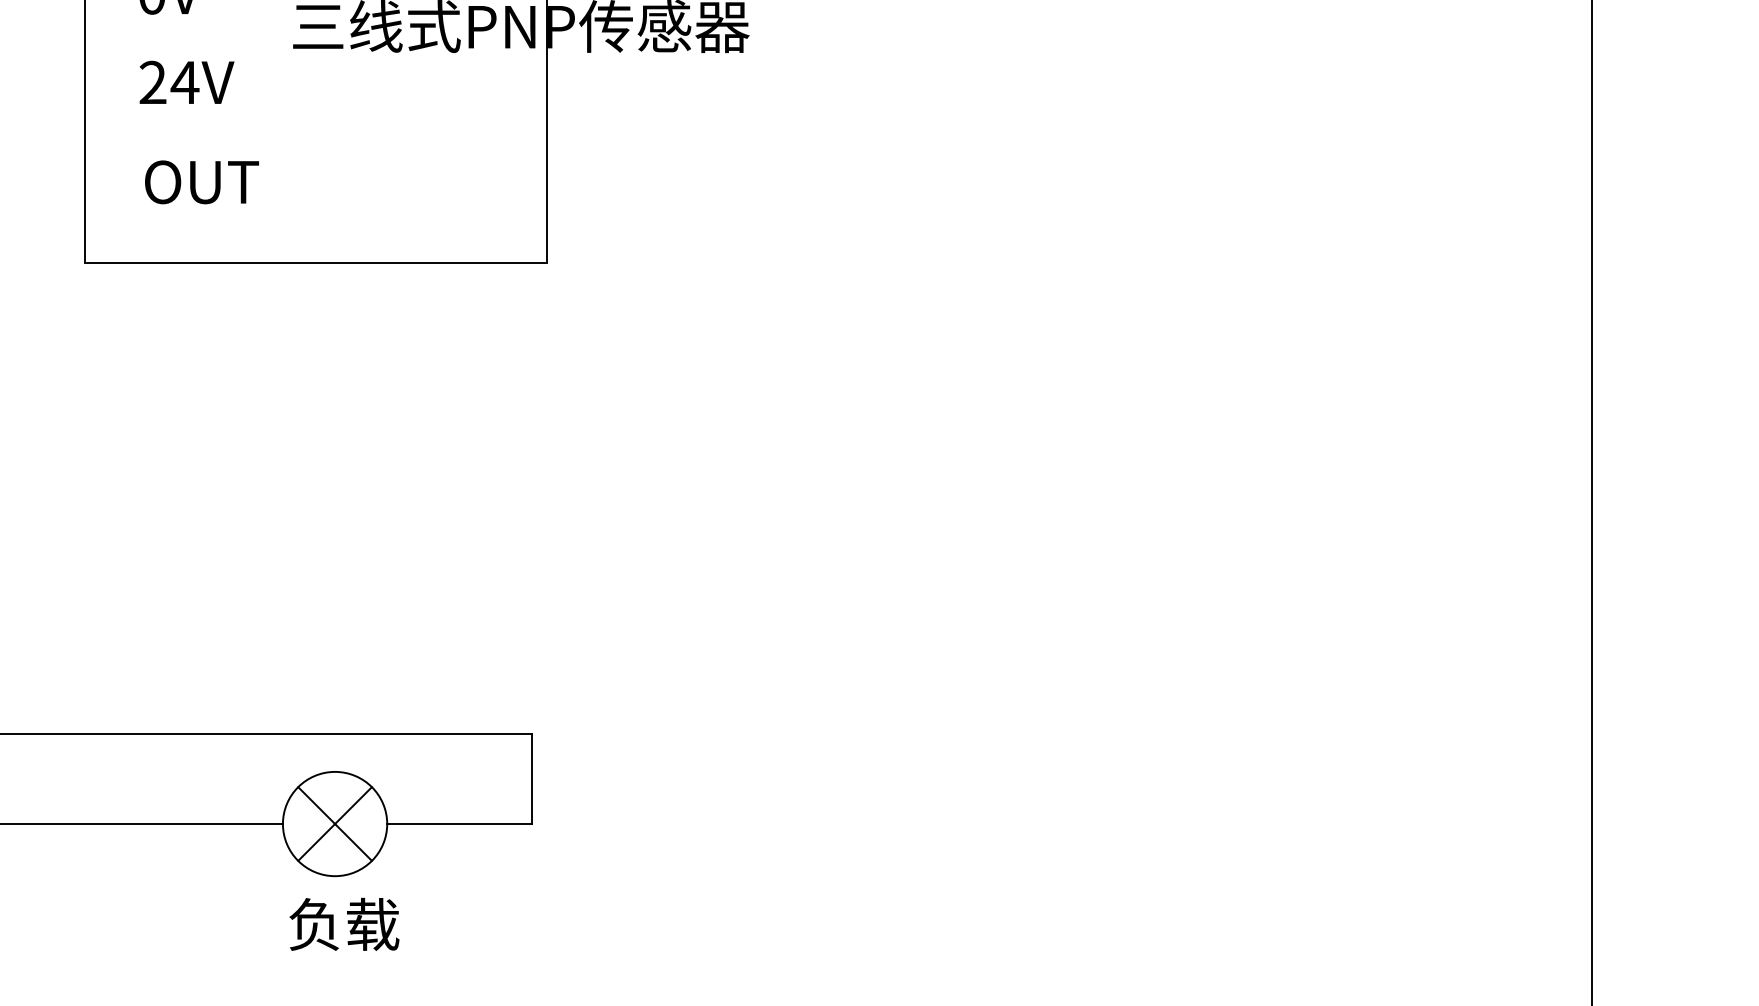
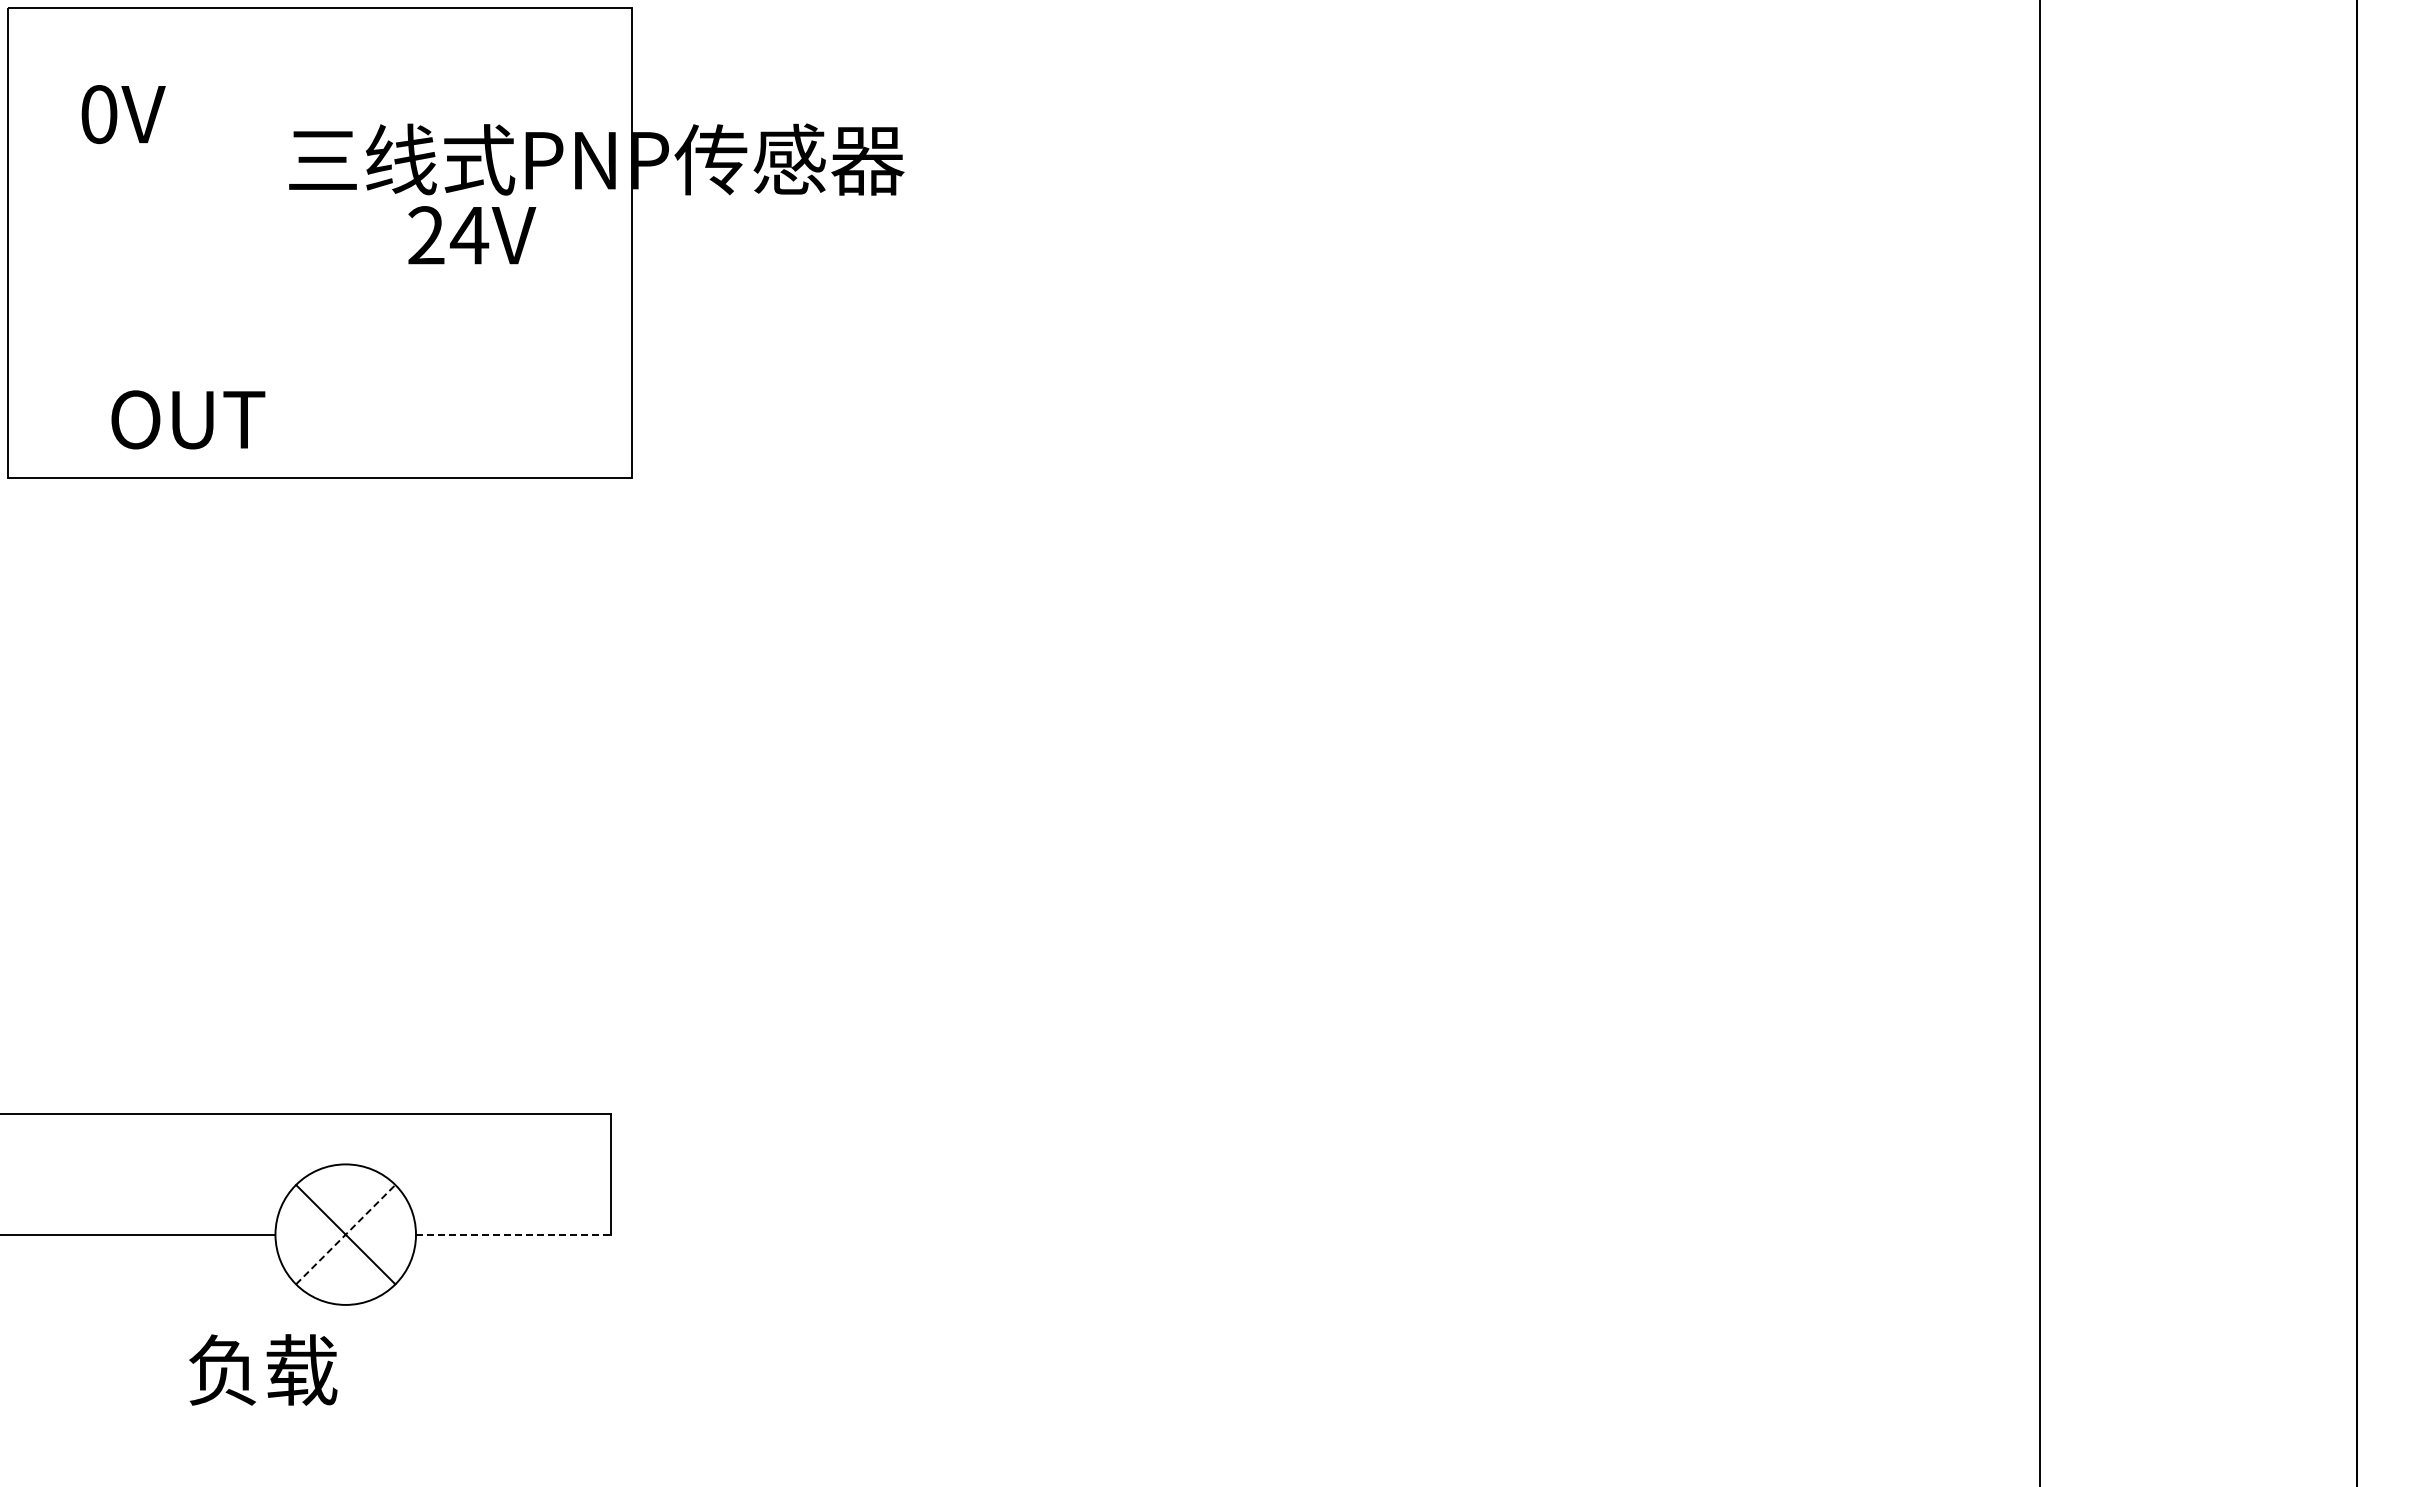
text: (187, 82) -> (472, 235), moved
text: (202, 182) -> (188, 419), moved
line: (335, 823) -> (346, 1234), solid -> dashed
line: (459, 823) -> (513, 1234), solid -> dashed
text: (344, 924) -> (263, 1369), moved

